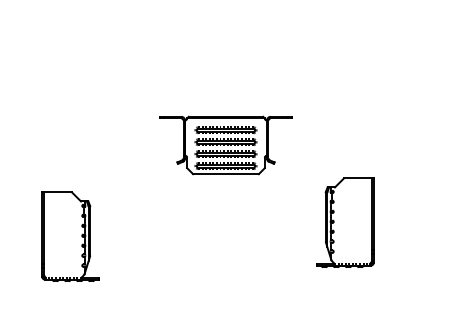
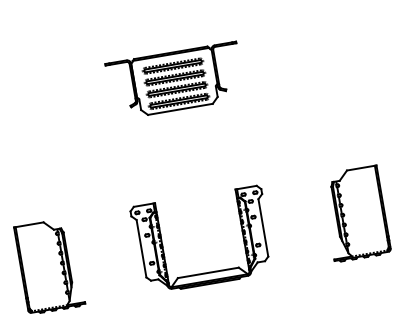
part: (225, 145) -> (175, 81), moved
part: (345, 222) -> (355, 213), moved
part: (225, 269) -> (207, 272), added

